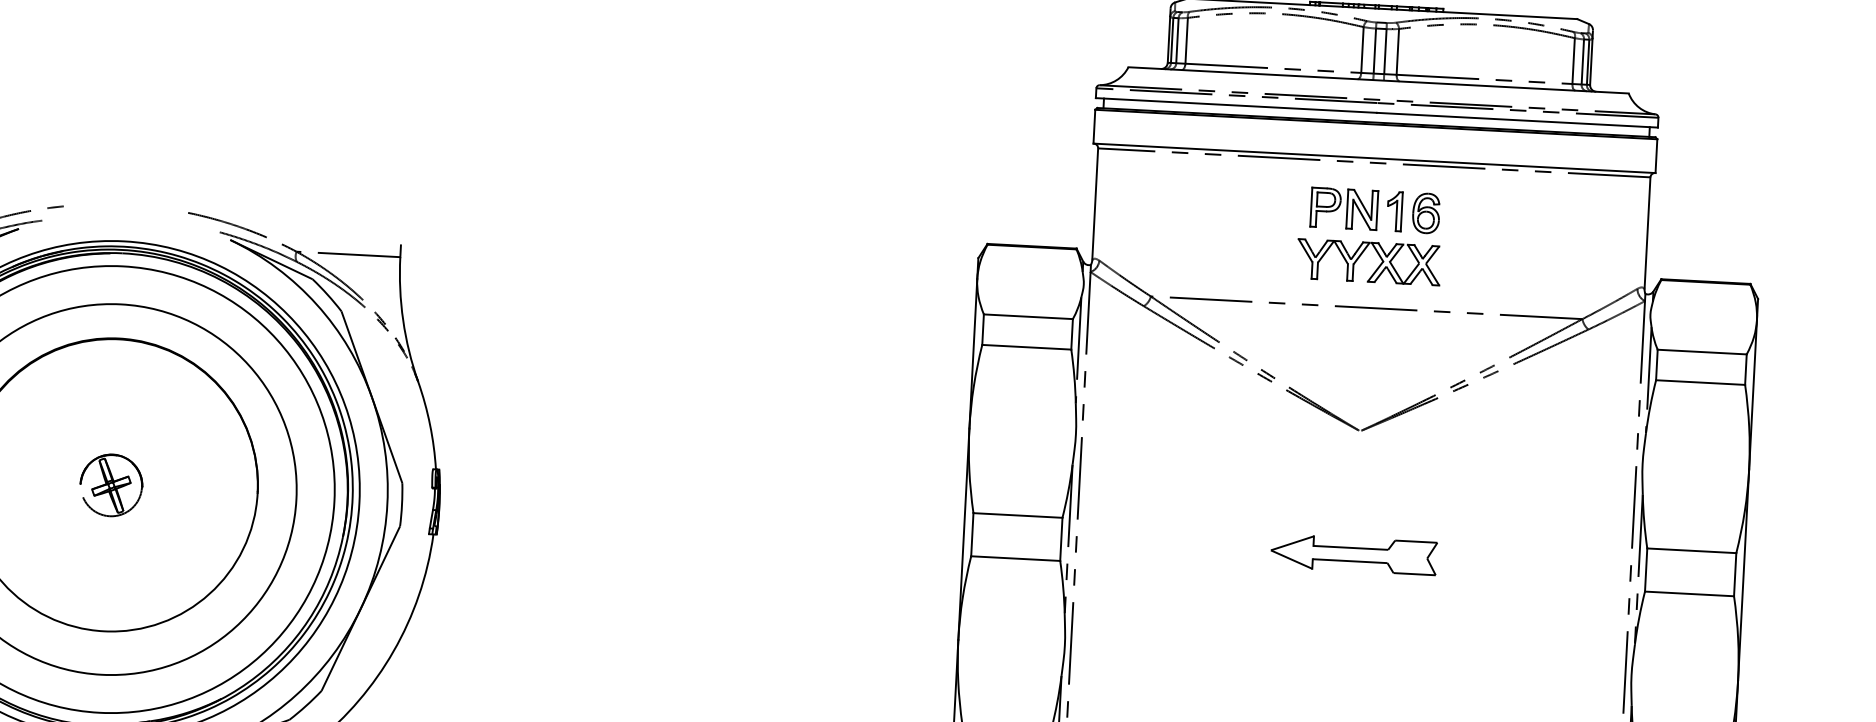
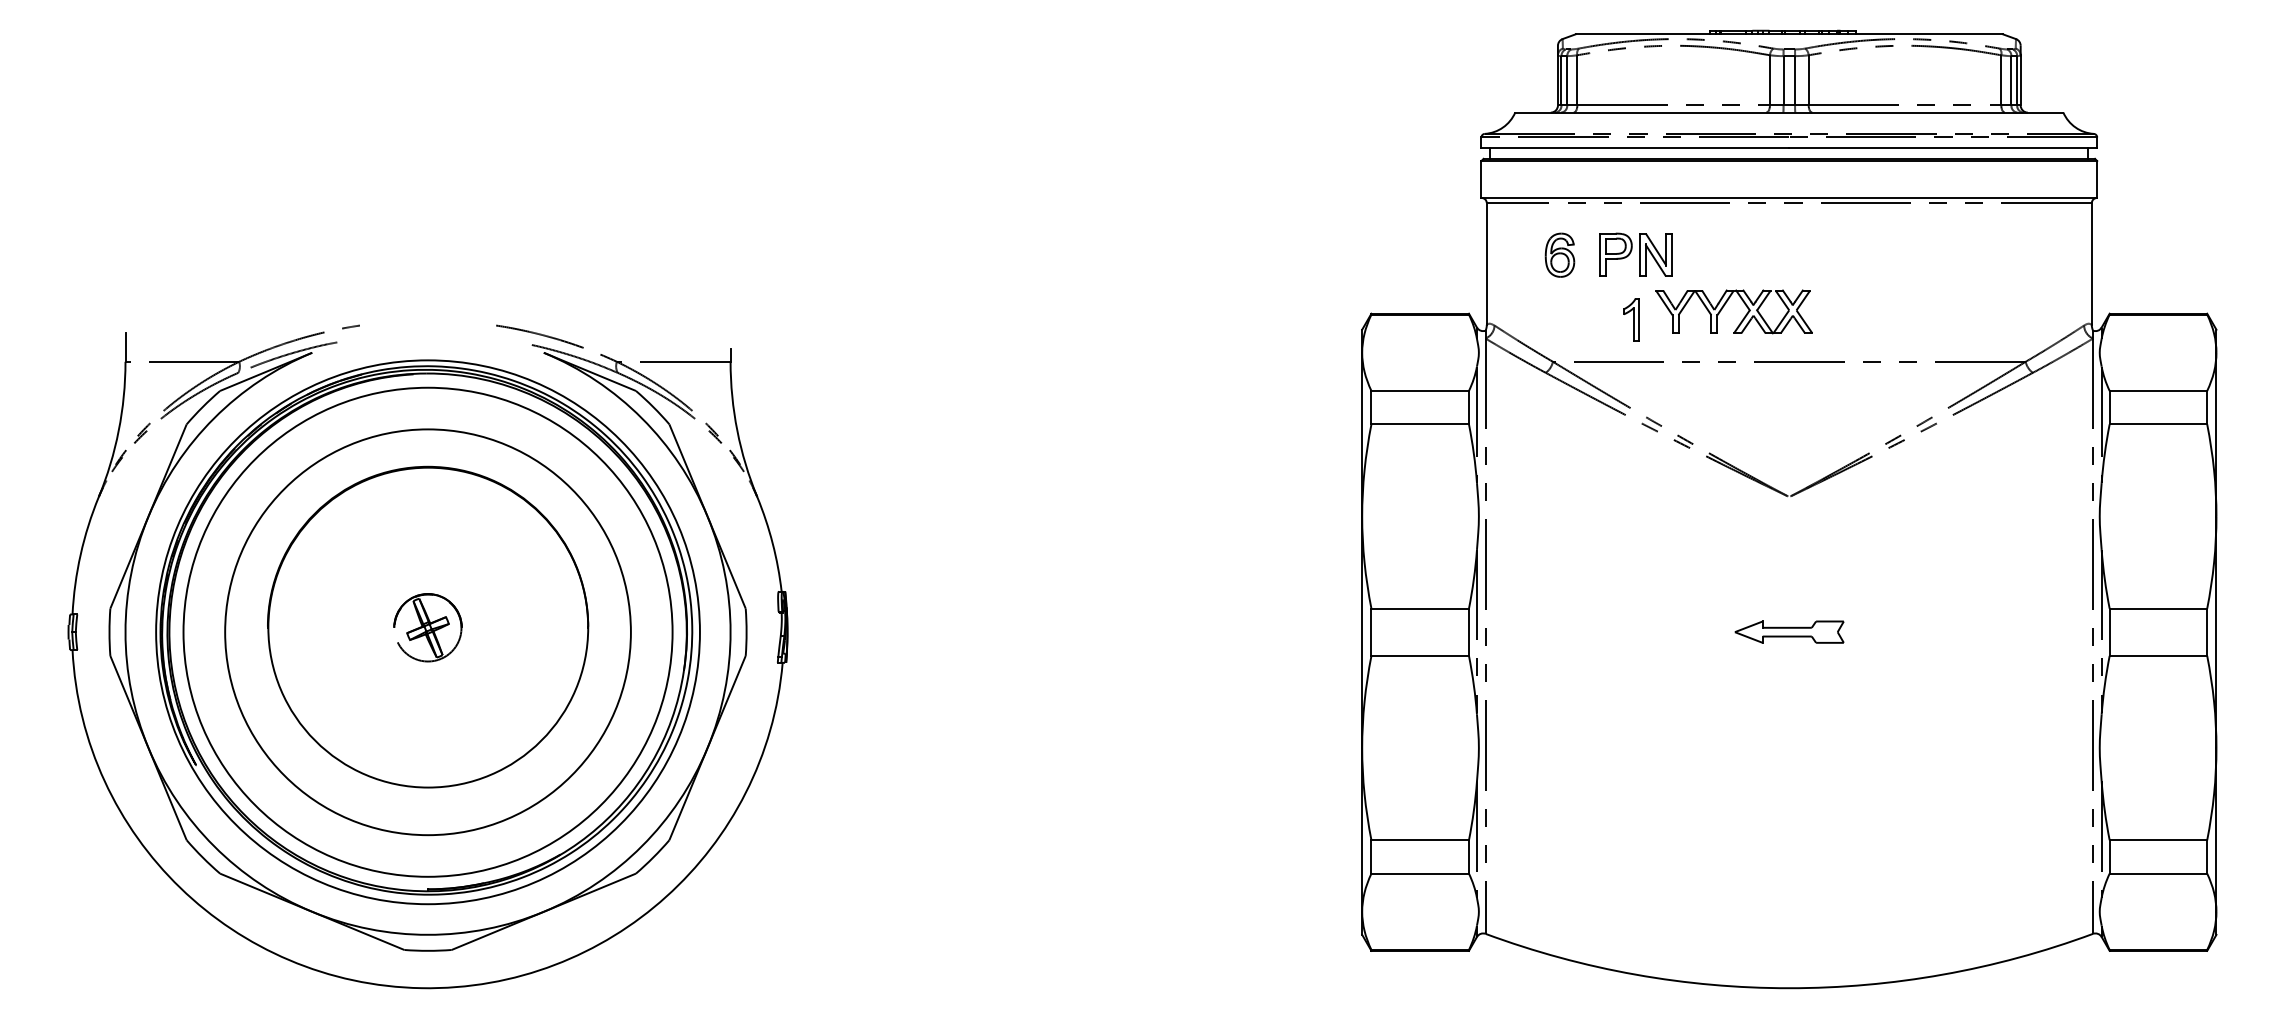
part: (1343, 208) -> (1635, 254), moved
part: (1394, 211) -> (1631, 319), moved
part: (1425, 212) -> (1559, 254), moved
part: (1360, 256) -> (1724, 306), moved
part: (1353, 553) -> (1789, 631), size x0.6

